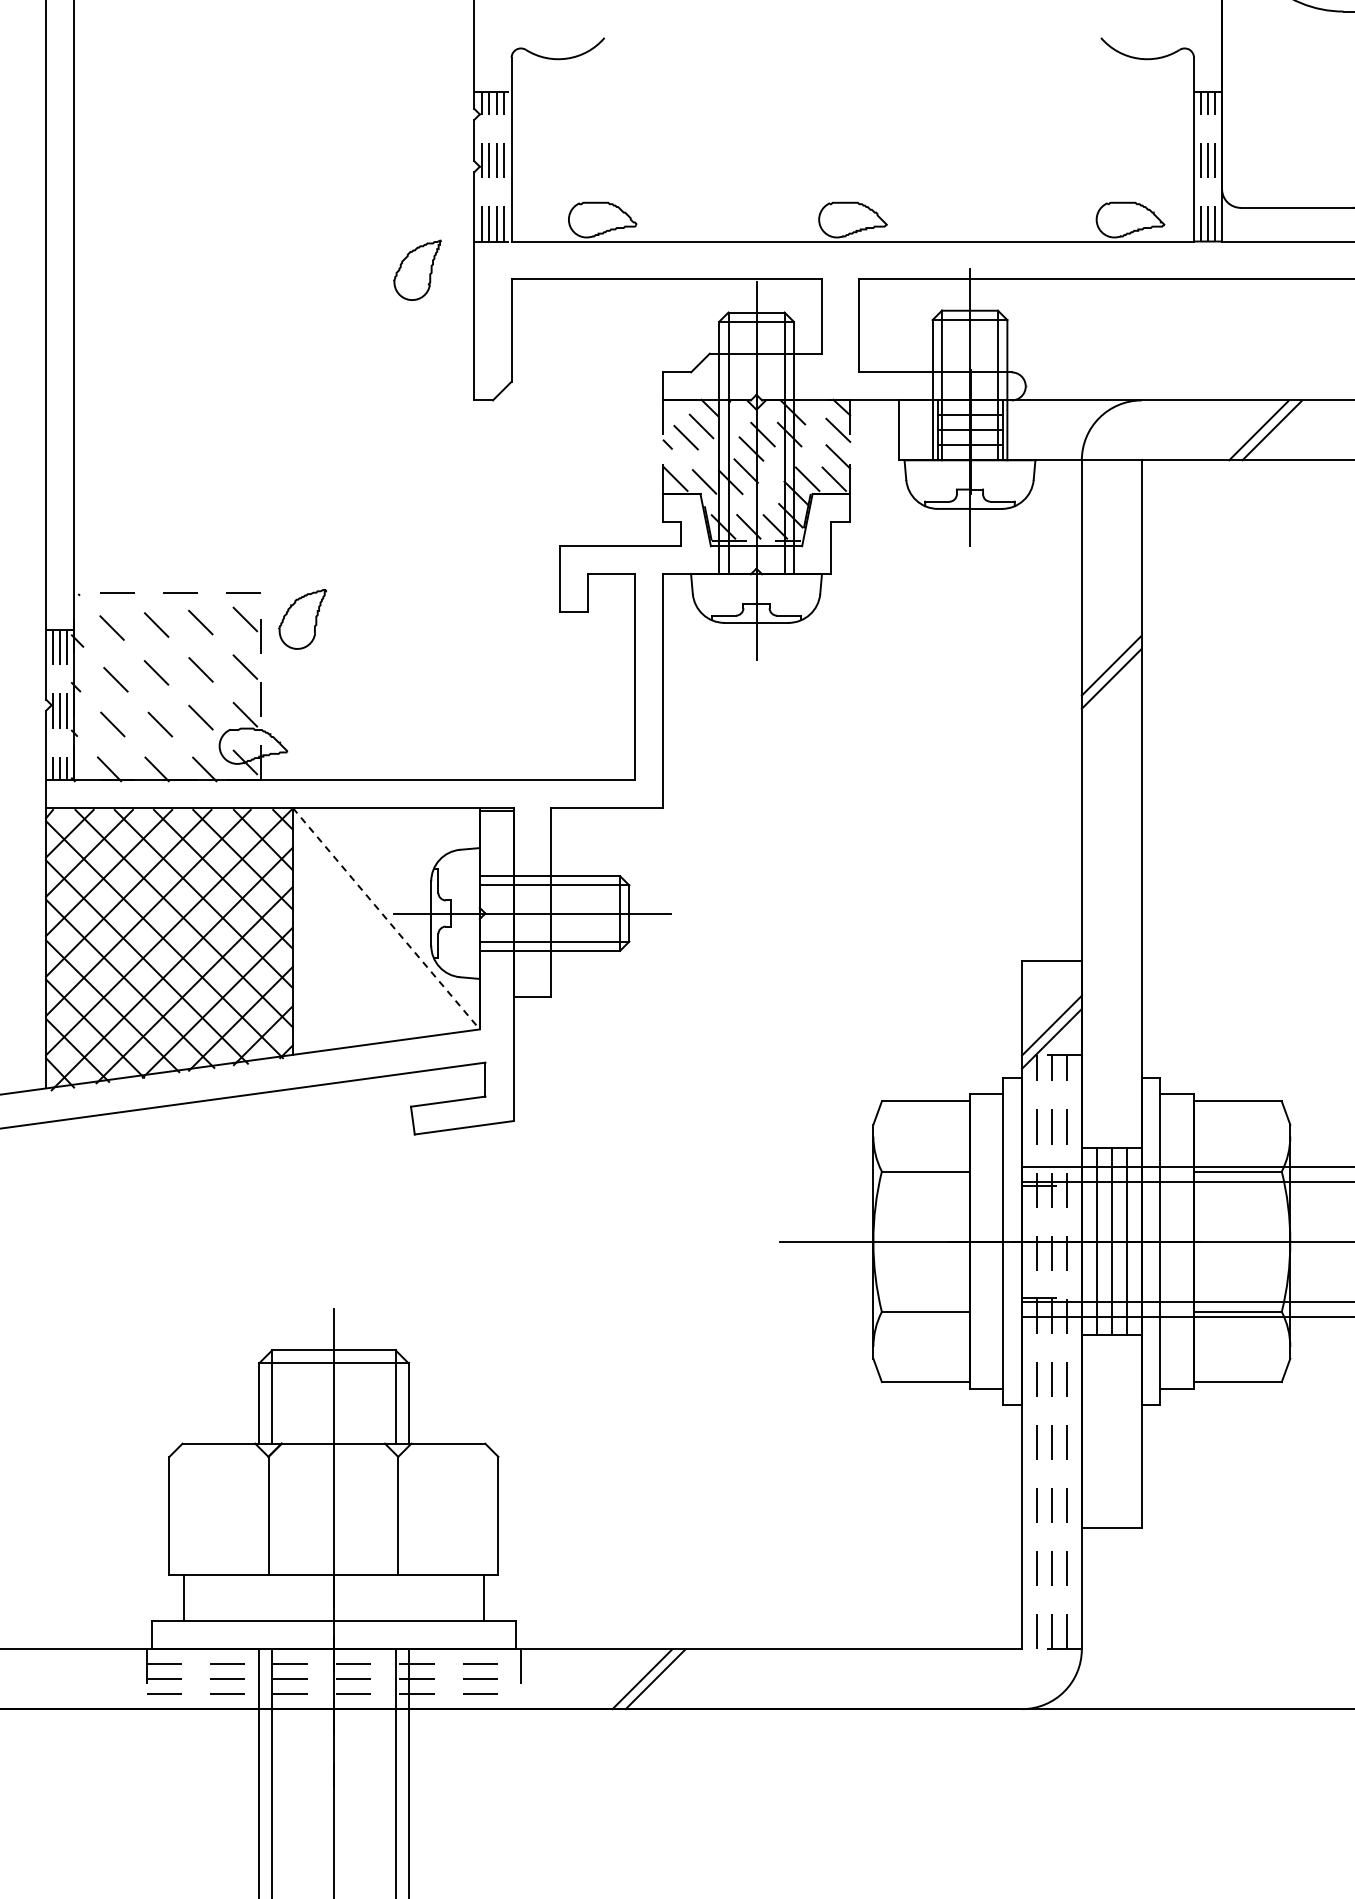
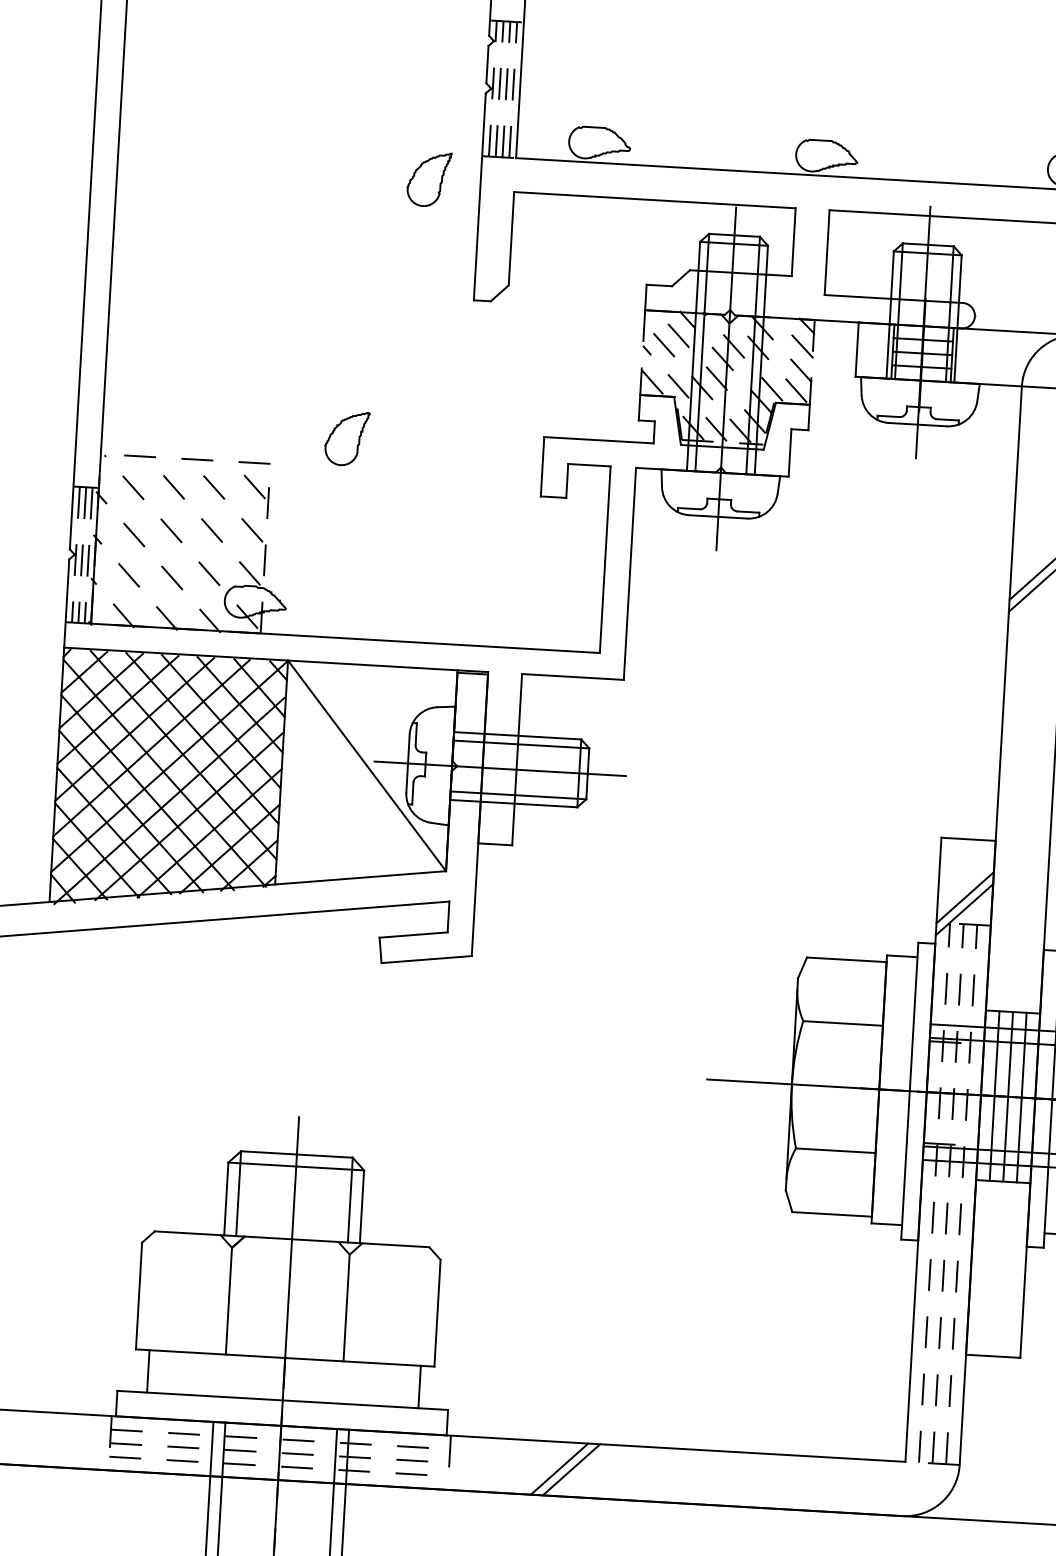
part: (302, 619) -> (346, 438), moved
line: (386, 918) -> (367, 765), dashed -> solid

